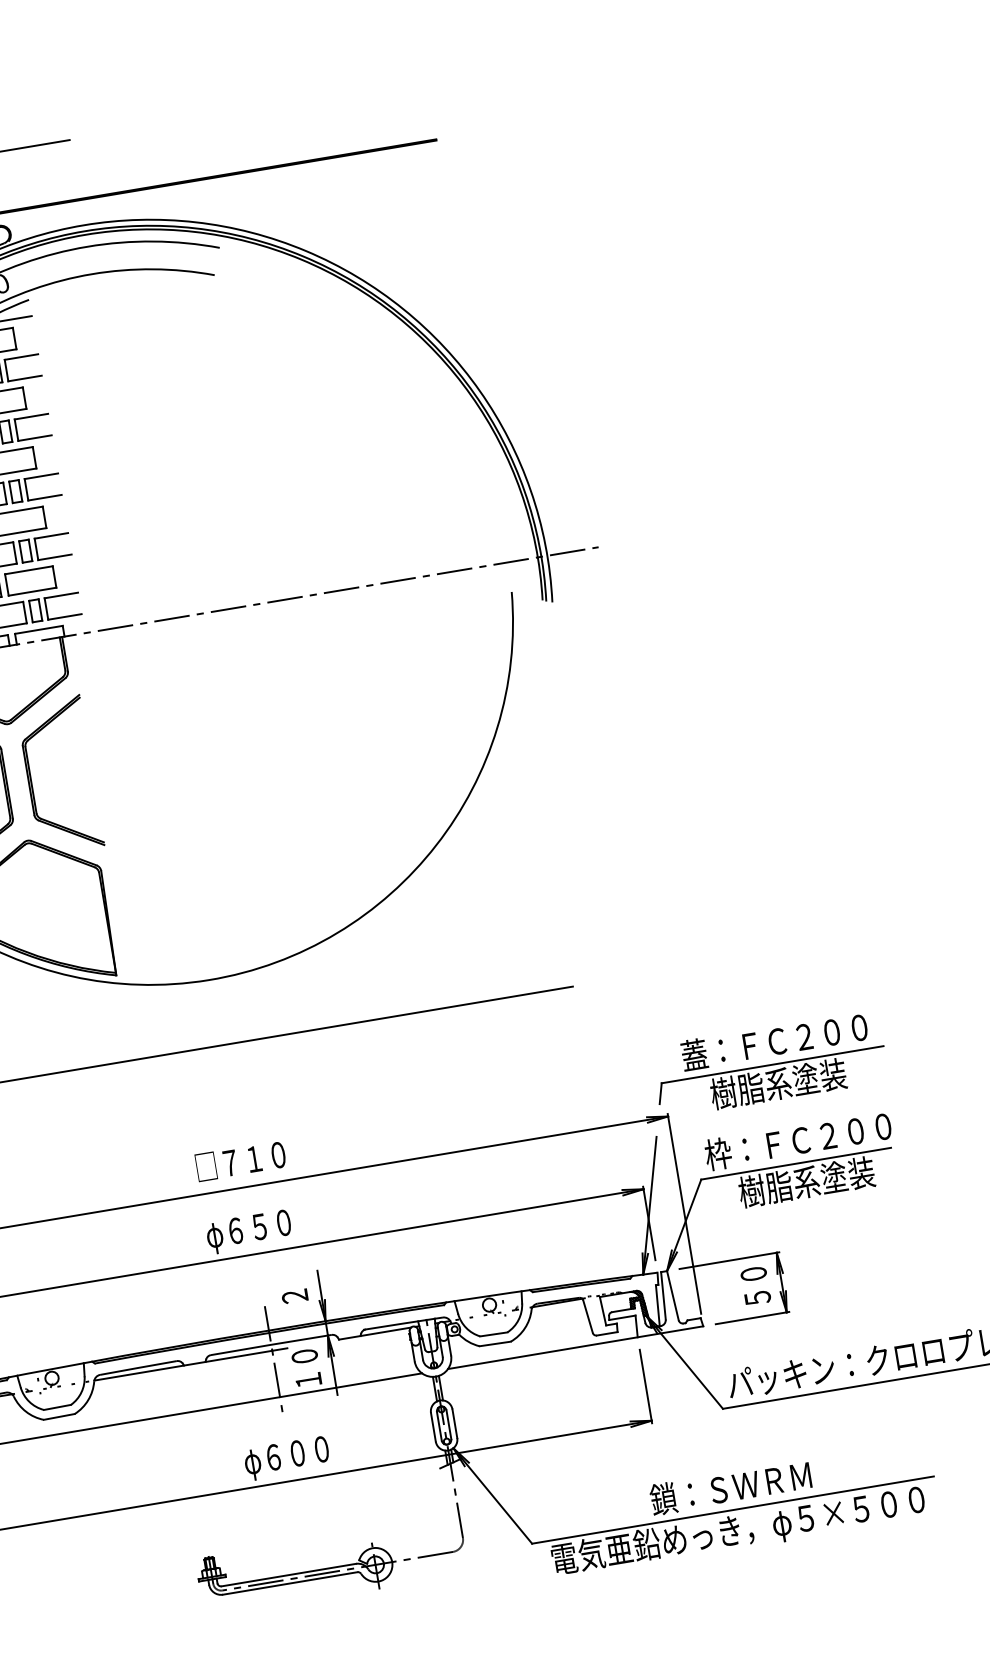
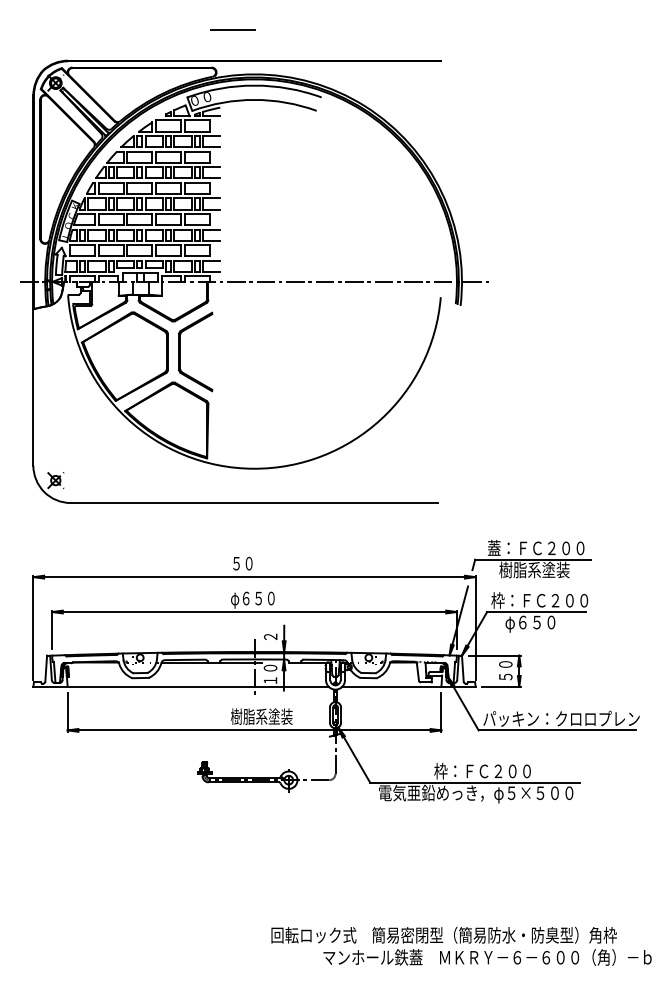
text: (240, 1161) -> (254, 563), □７１０ -> ５０
text: (807, 1184) -> (540, 623), 樹脂系塗装 -> φ６５０
text: (303, 1453) -> (261, 717), φ６００ -> 樹脂系塗装
text: (743, 1486) -> (482, 771), 鎖：ＳＷＲＭ -> 枠：ＦＣ２００

